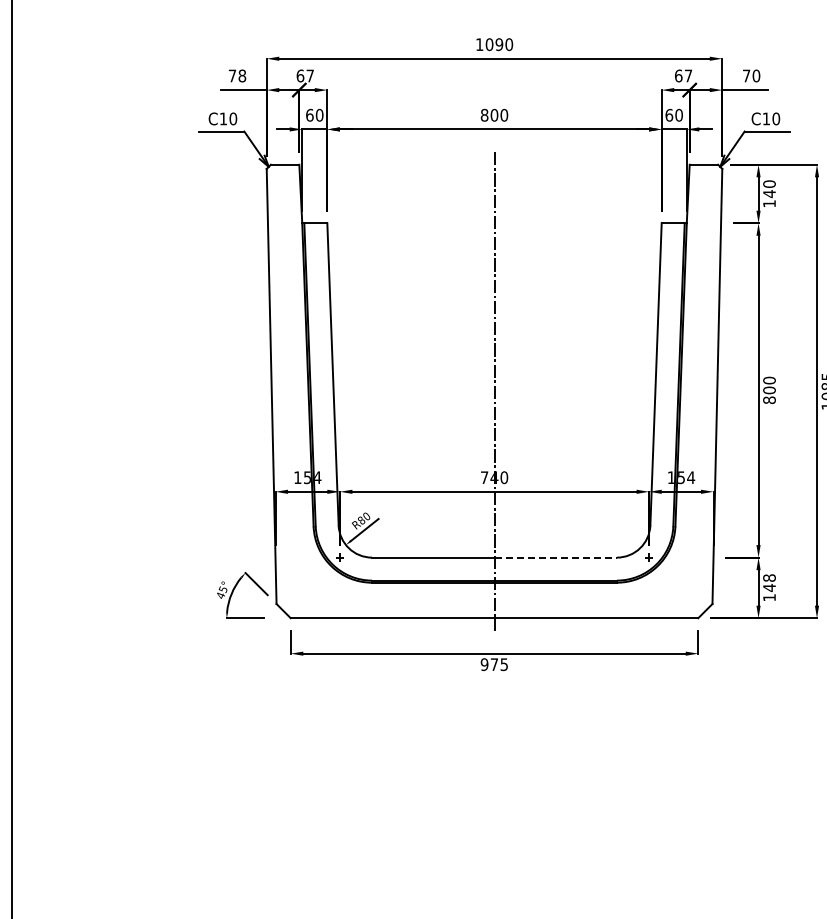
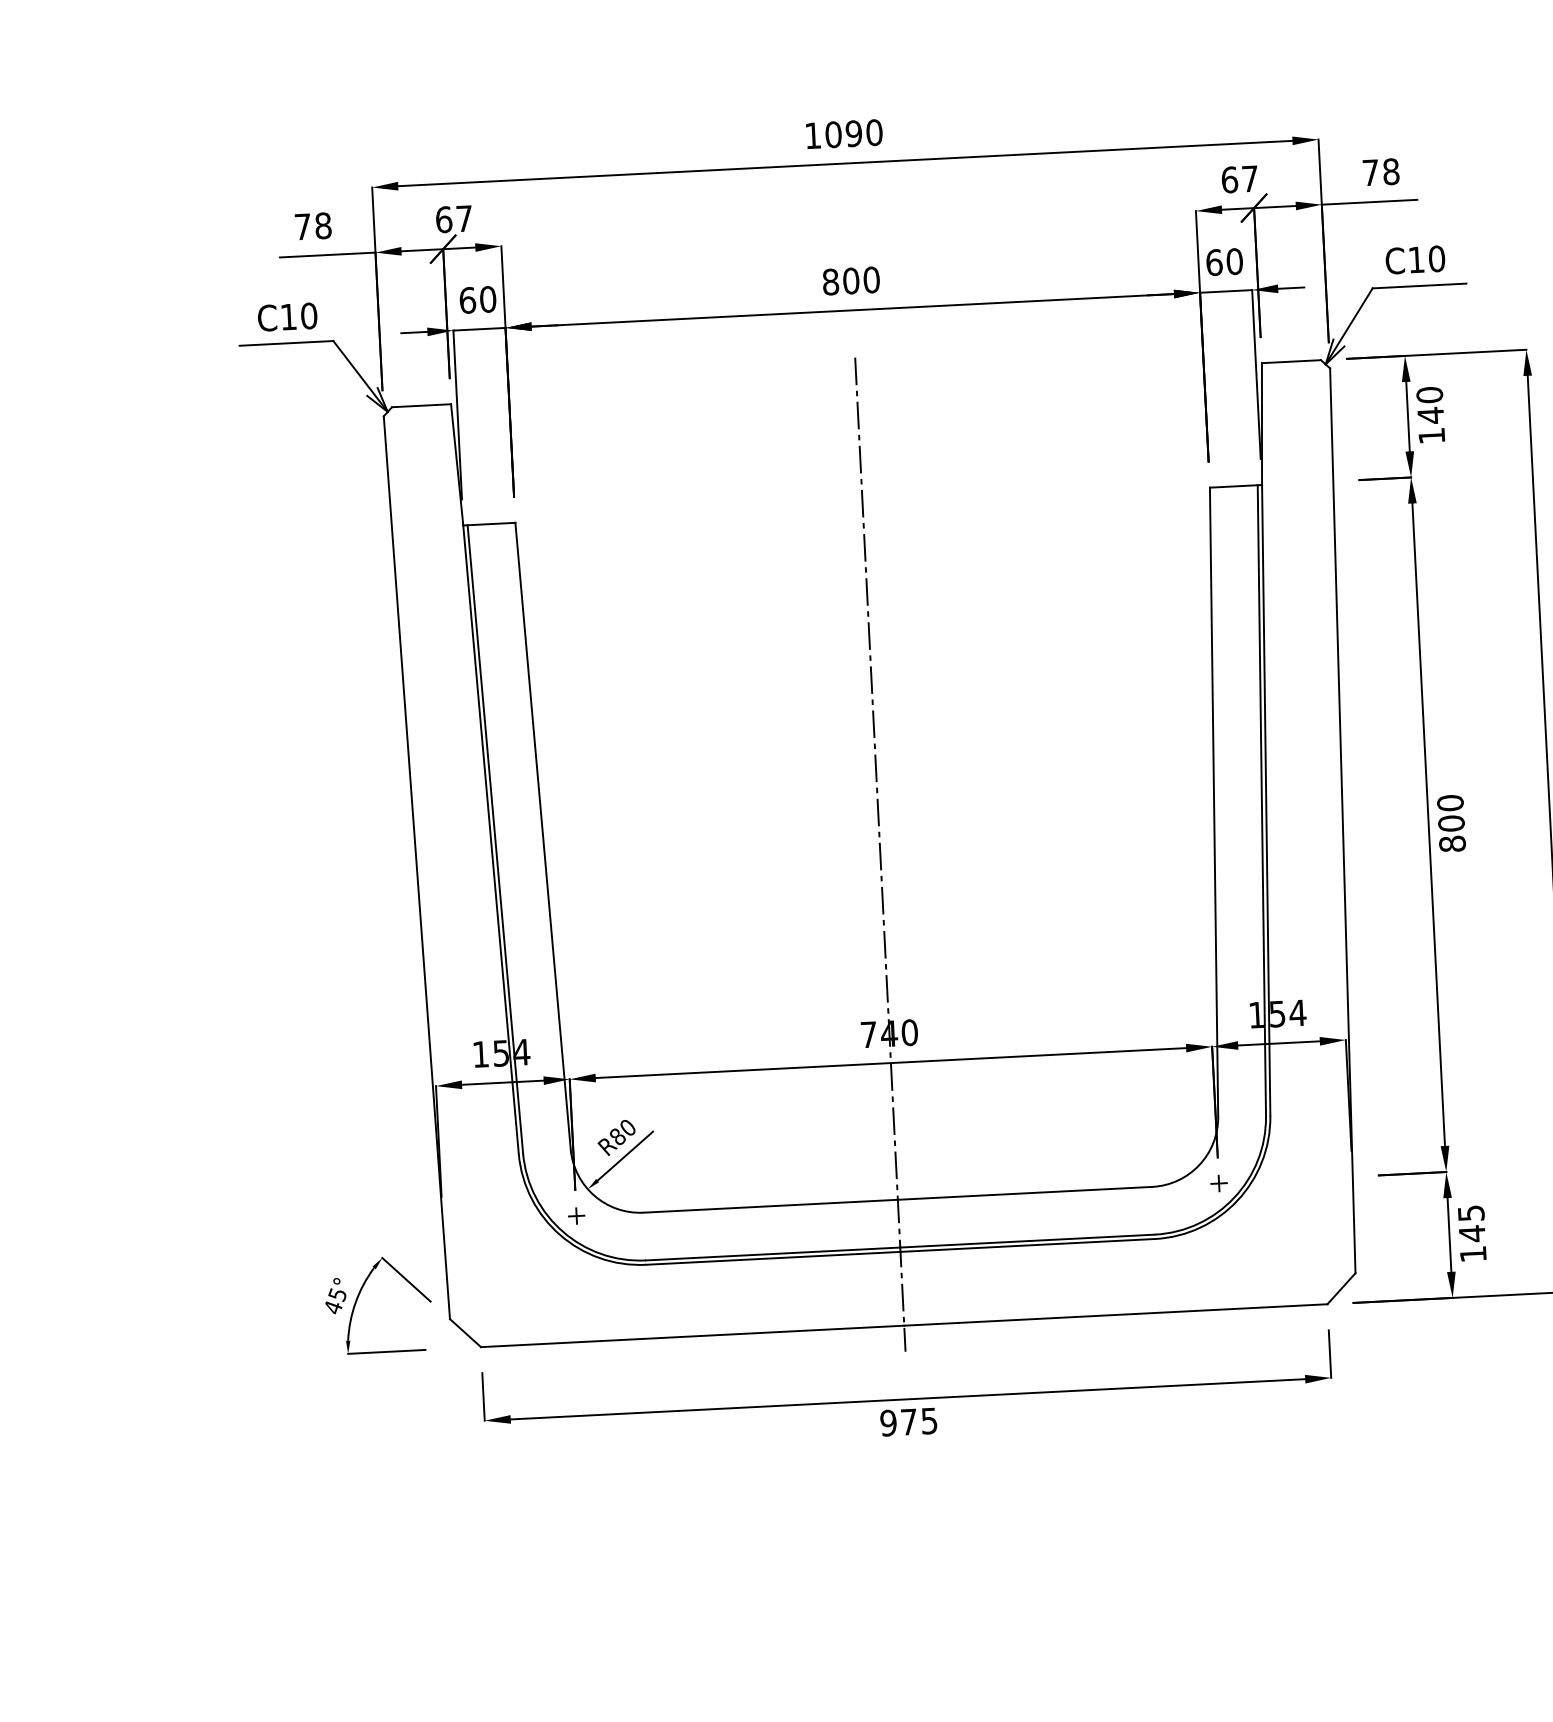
text: (756, 75) -> (1391, 170), 70 -> 78
line: (556, 557) -> (1026, 1193), dashed -> solid
text: (769, 577) -> (1471, 1212), 148 -> 145

